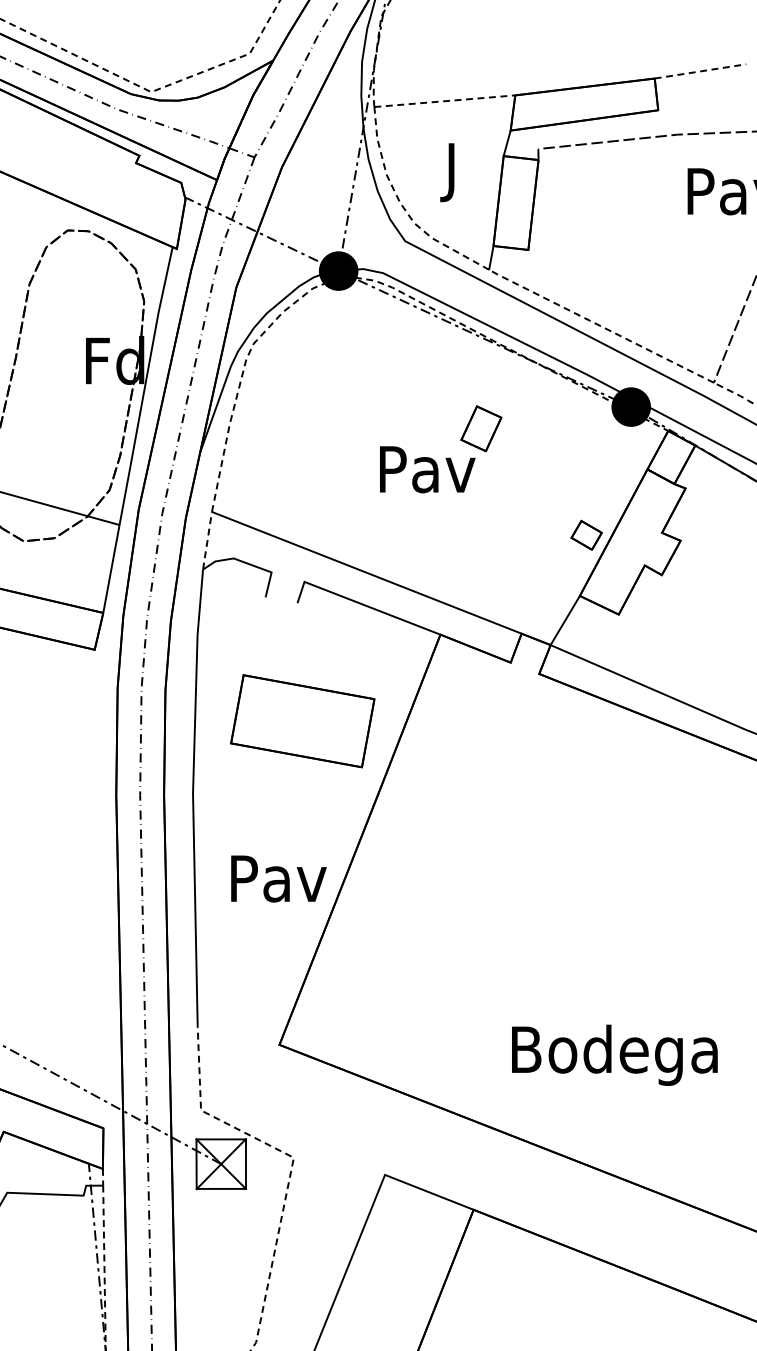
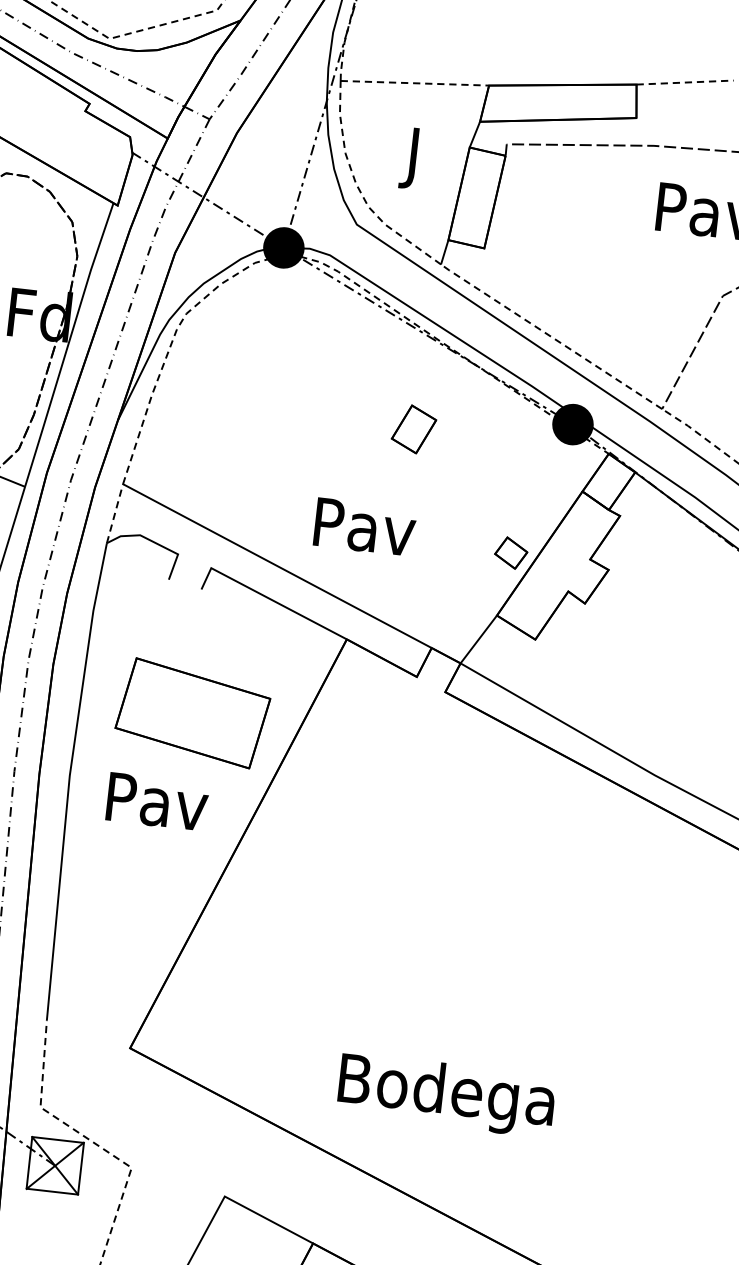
text: (427, 469) -> (364, 527), moved
text: (278, 878) -> (157, 801), moved
text: (614, 1054) -> (446, 1094), moved

